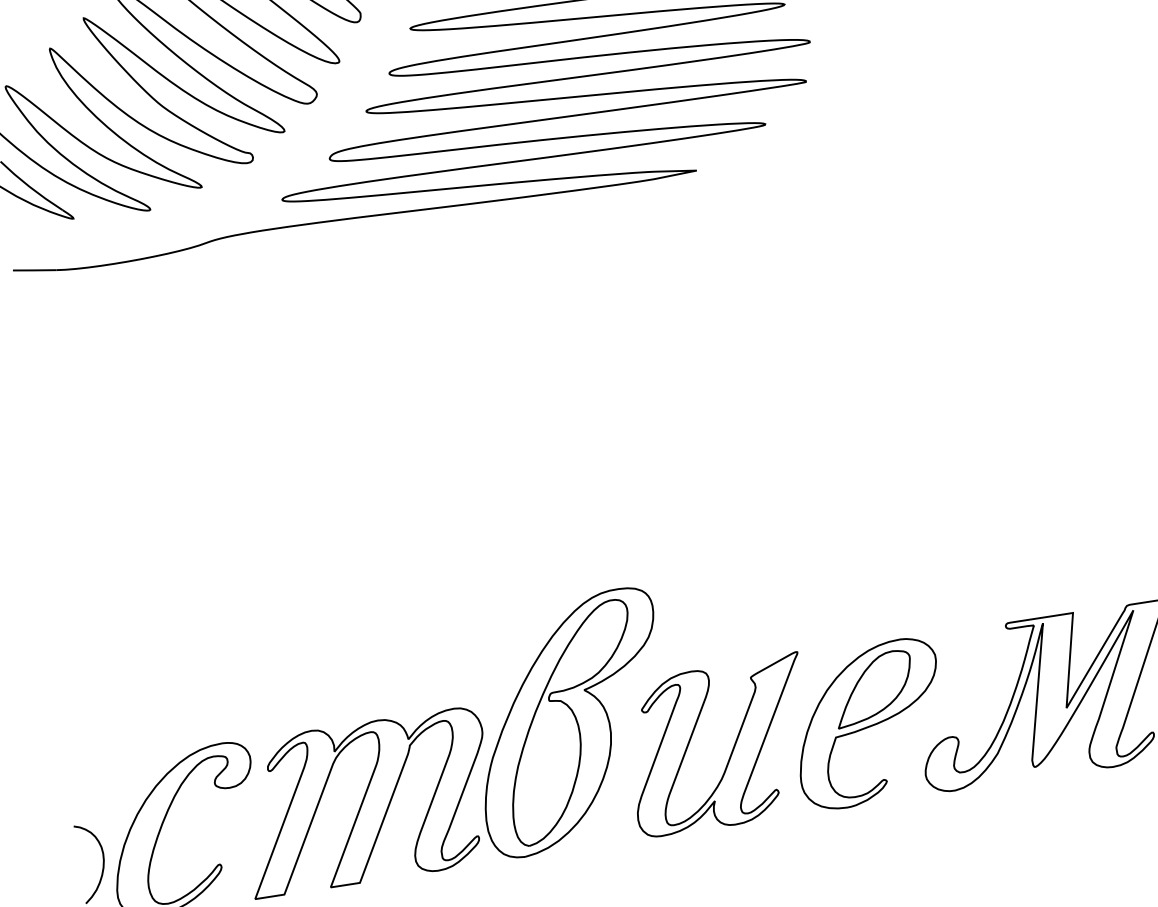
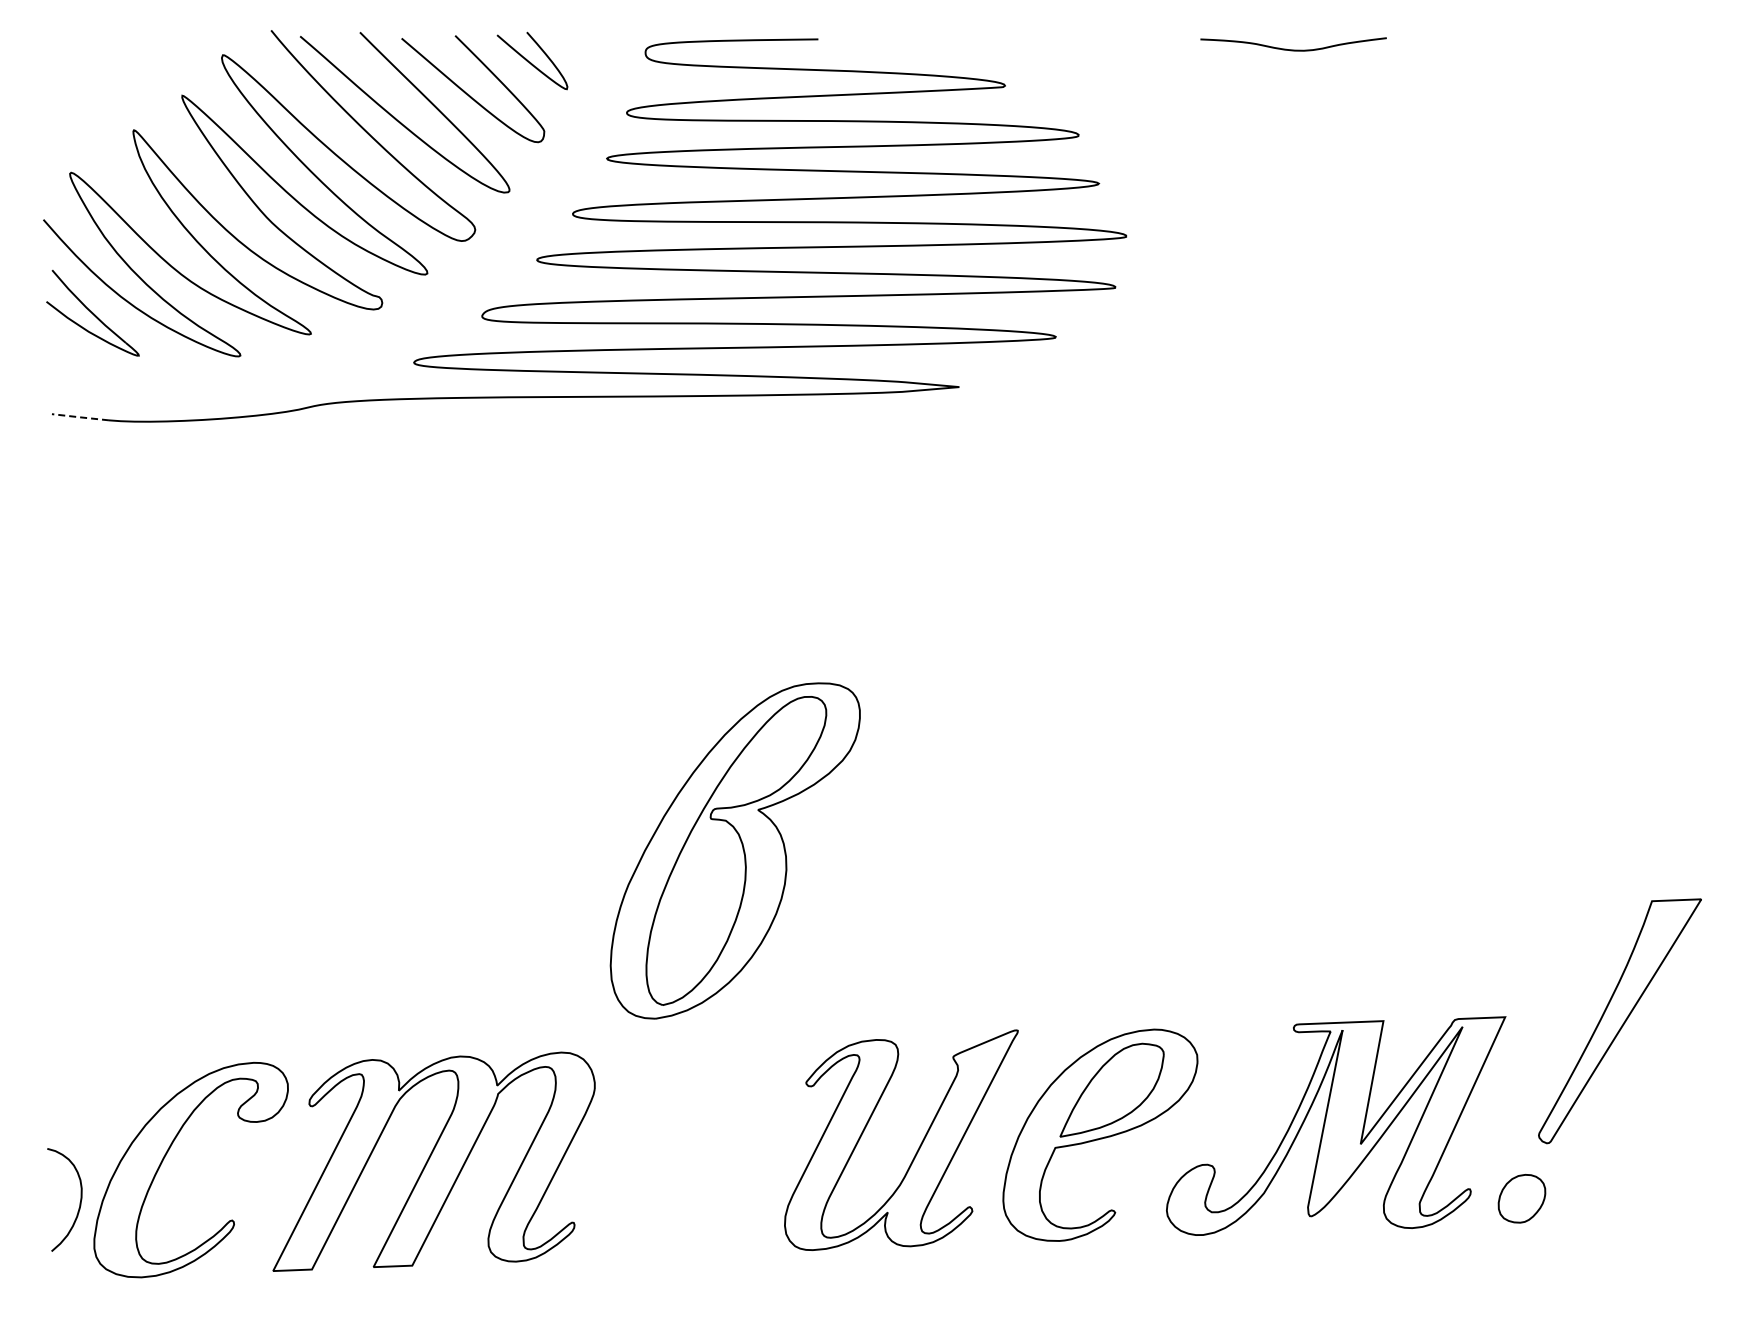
line: (34, 270) -> (79, 417), solid -> dashed
part: (569, 722) -> (734, 850), moved

